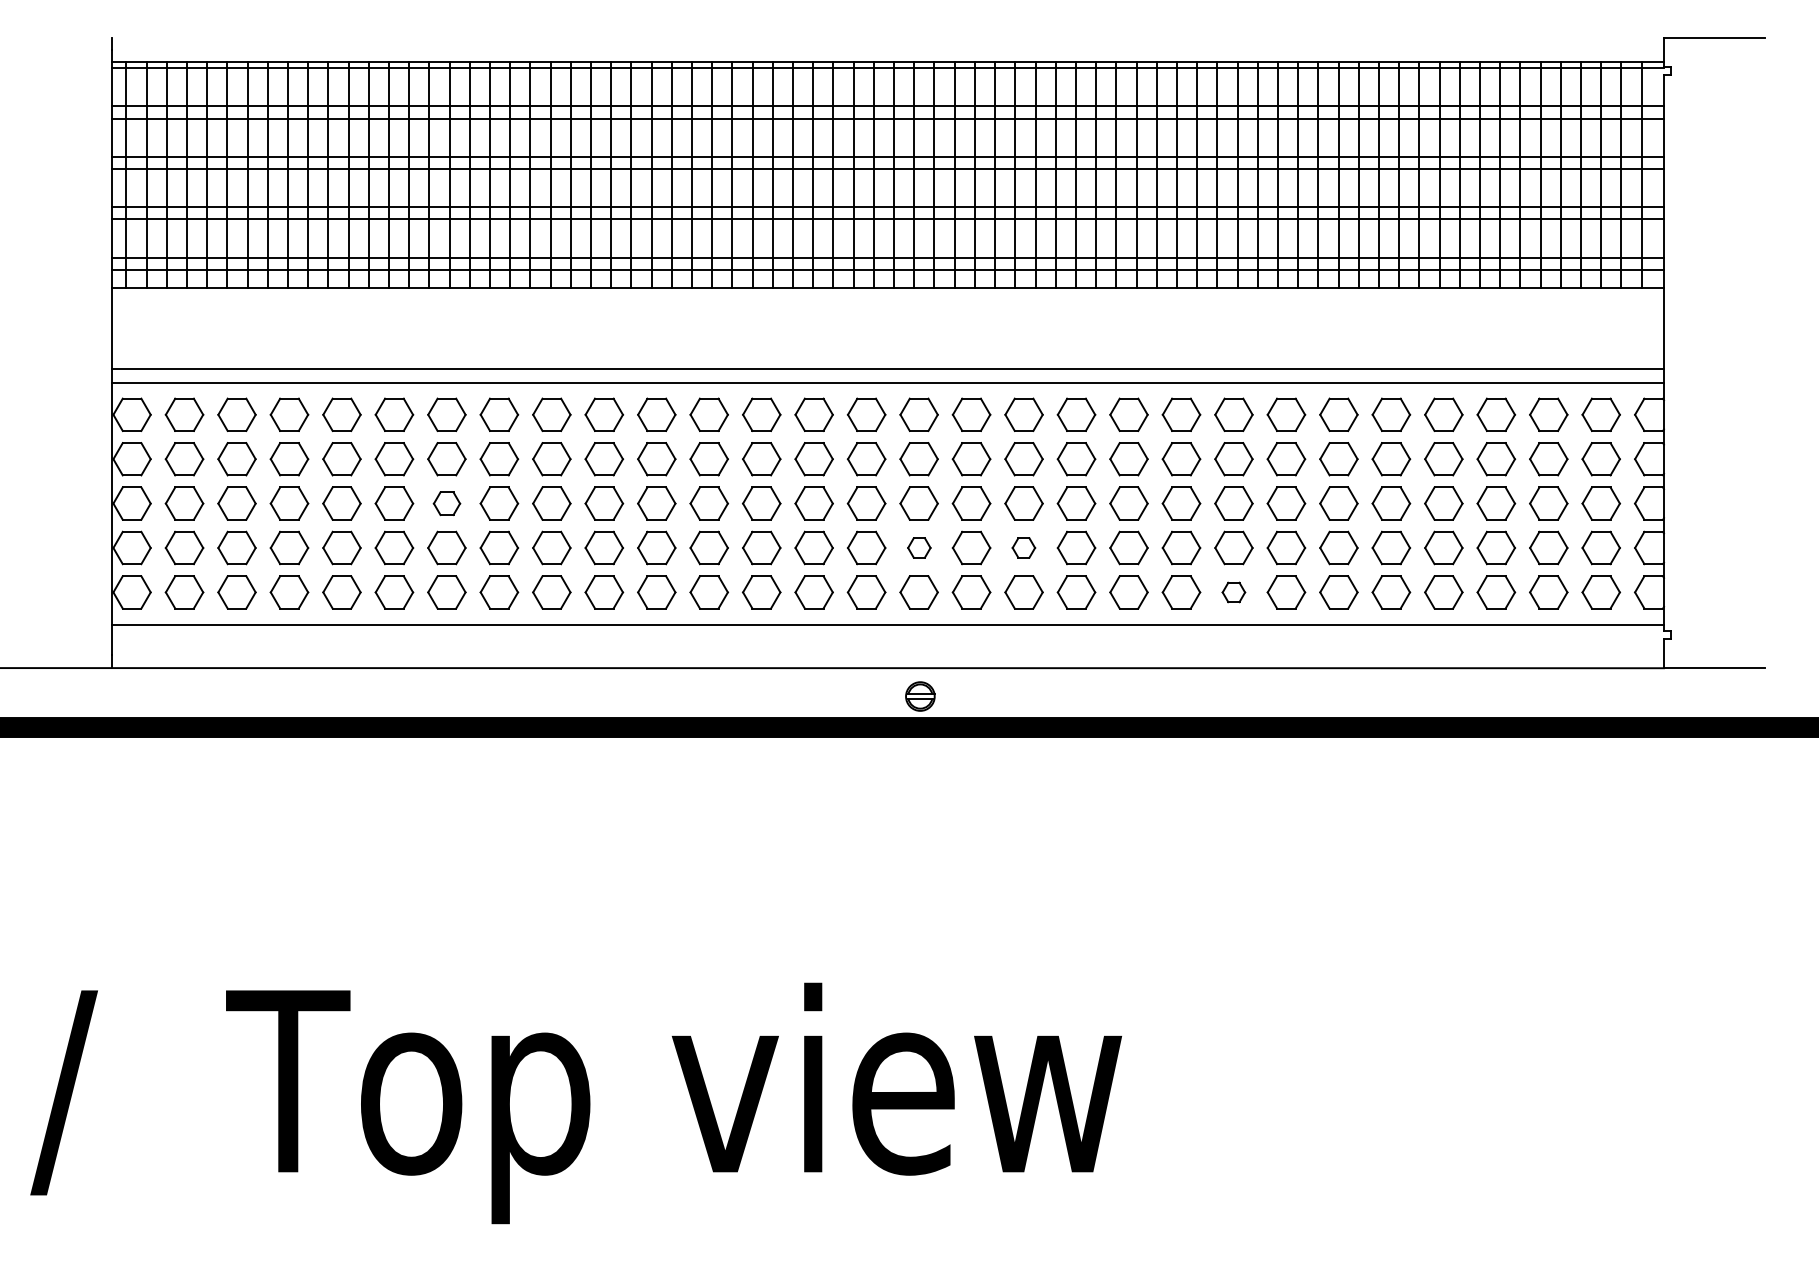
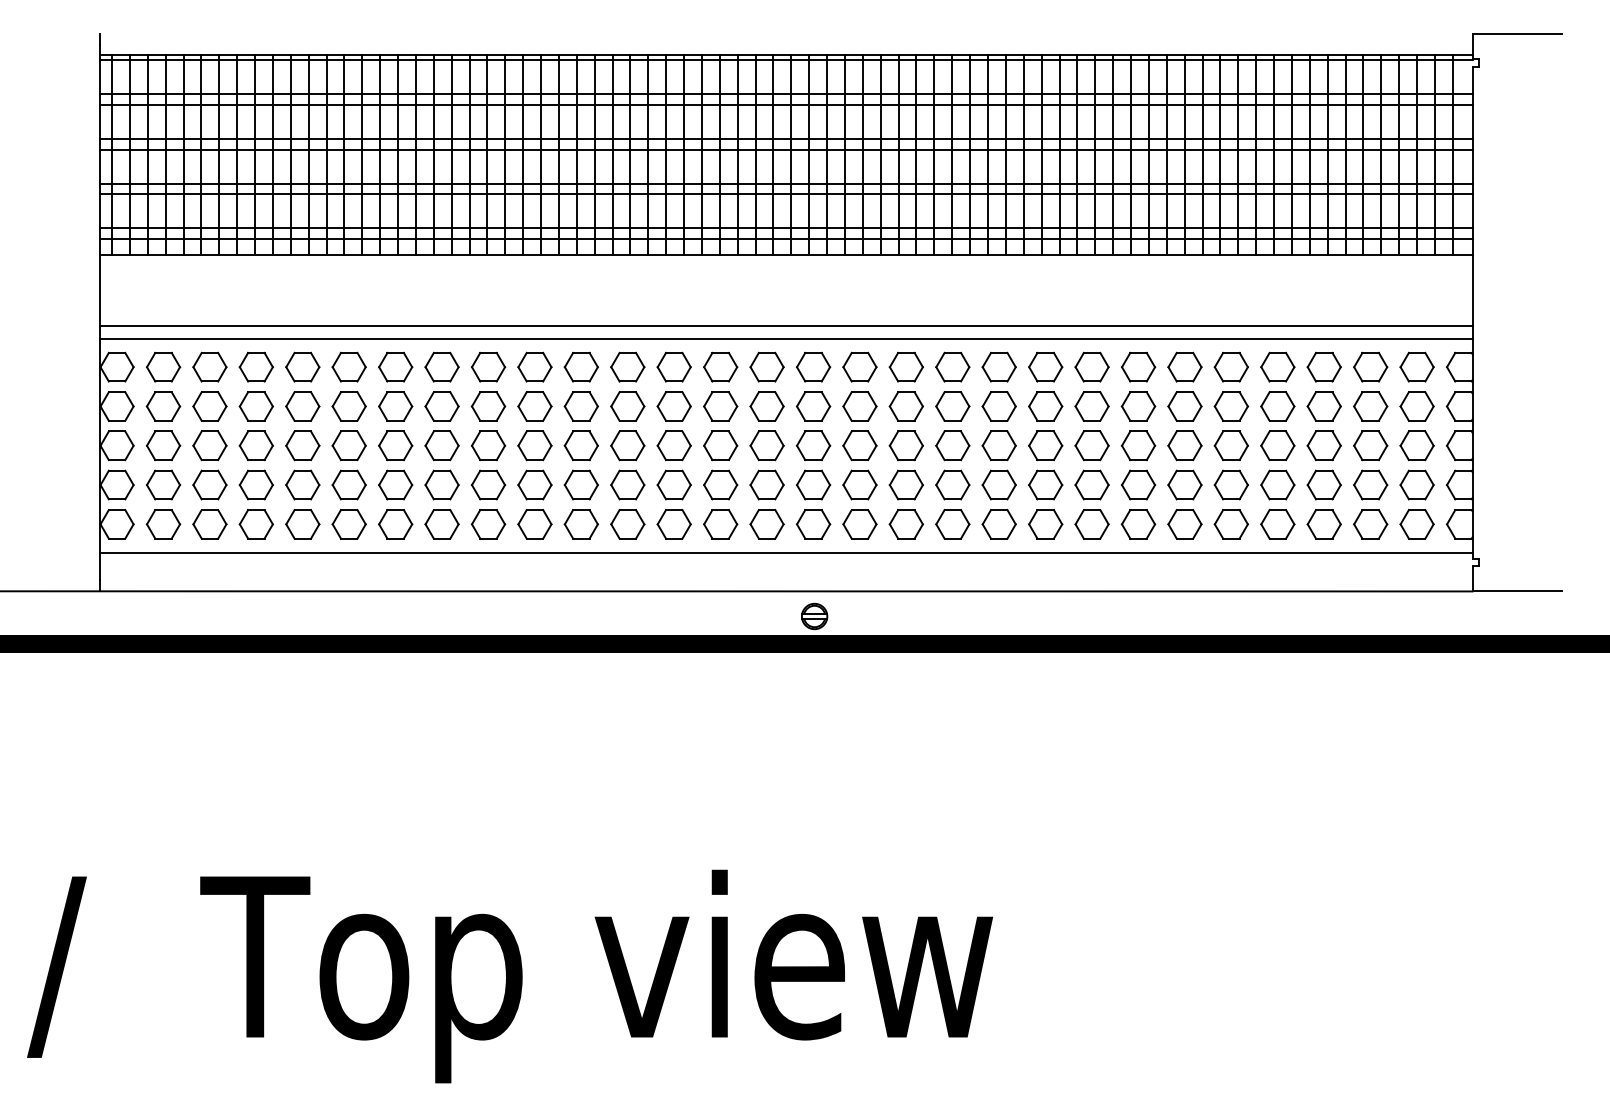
part: (446, 503) -> (395, 445), size x1.43
part: (919, 547) -> (813, 484), size x1.67
part: (1023, 547) -> (905, 484), size x1.67
part: (1233, 592) -> (1091, 524), size x1.67

